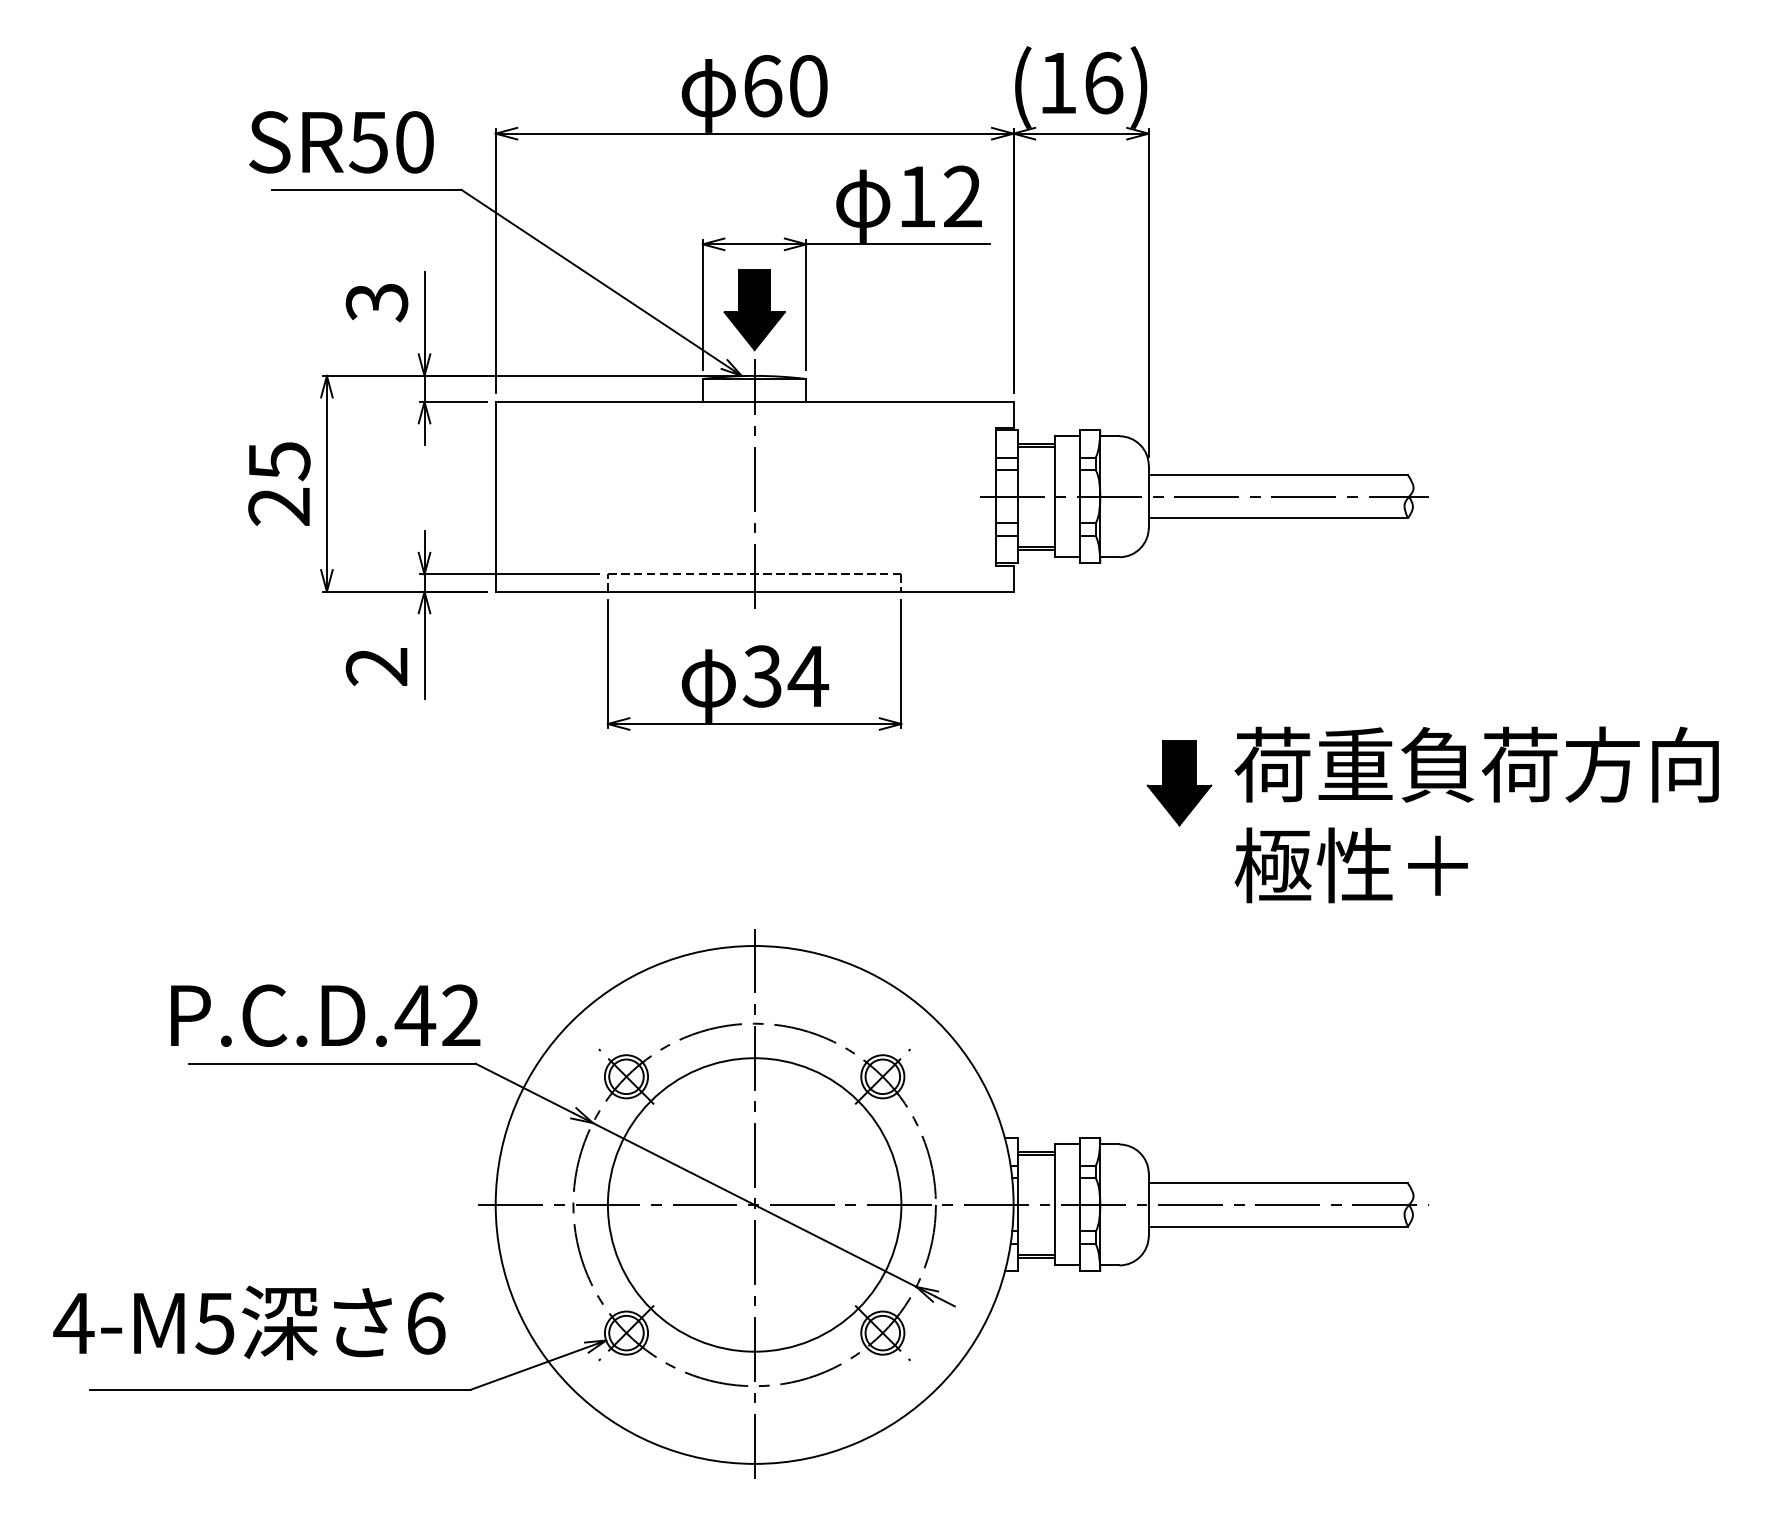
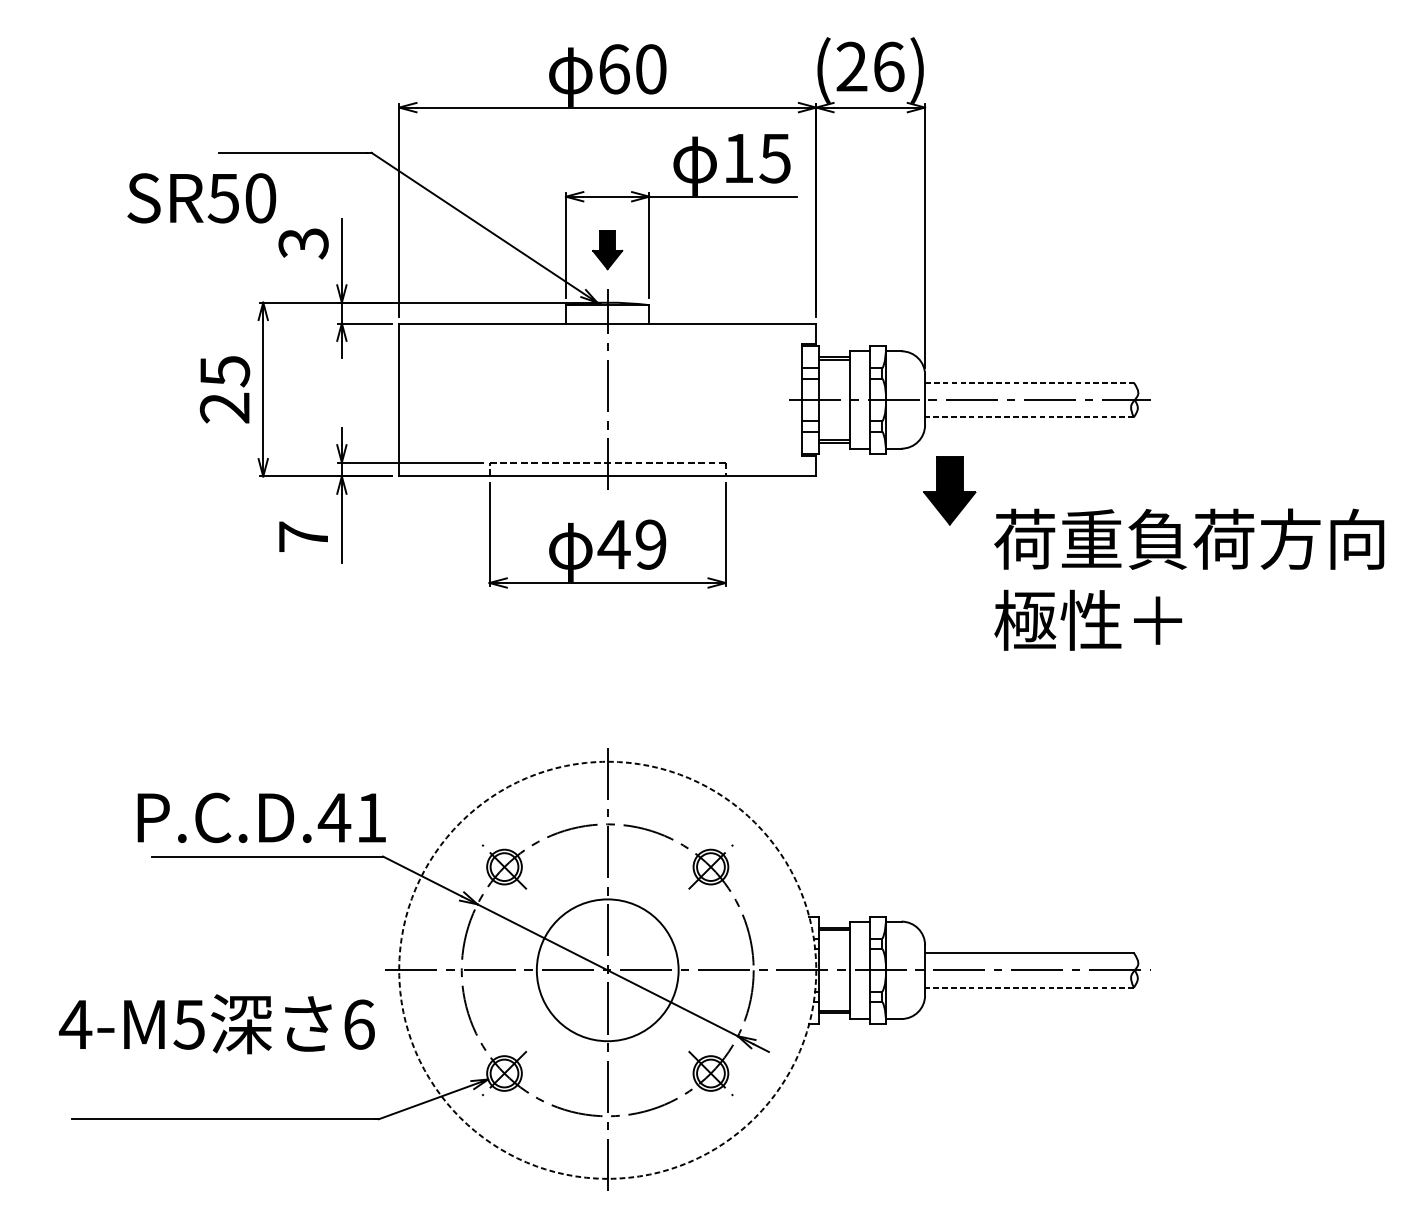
text: (1057, 82) -> (851, 66), (16) -> (26)
text: (341, 142) -> (201, 198), moved
text: (961, 196) -> (774, 158), 12 -> 15
part: (754, 310) -> (607, 250), size x0.6
line: (1278, 475) -> (1029, 382), solid -> dashed
line: (1278, 518) -> (1029, 417), solid -> dashed
text: (376, 666) -> (303, 536), 2 -> 7
text: (785, 676) -> (632, 544), 34 -> 49
part: (1179, 783) -> (949, 490), moved
text: (1476, 814) -> (1189, 579), moved
text: (461, 1014) -> (371, 816), P.C.D.42 -> P.C.D.41
circle: (754, 1204) -> (607, 969), size x0.6
circle: (754, 1204) -> (607, 969), solid -> dashed
line: (1278, 1226) -> (1029, 987), solid -> dashed
text: (249, 1322) -> (217, 1023), moved

